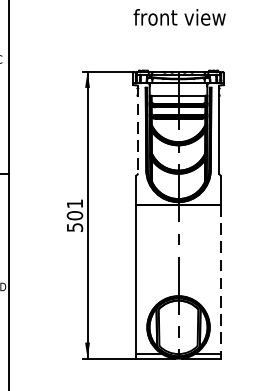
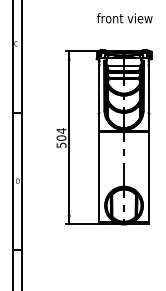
line: (137, 130) -> (99, 86), dashed -> solid
text: (74, 203) -> (61, 130), 501 -> 504
line: (220, 280) -> (149, 177), dashed -> solid

